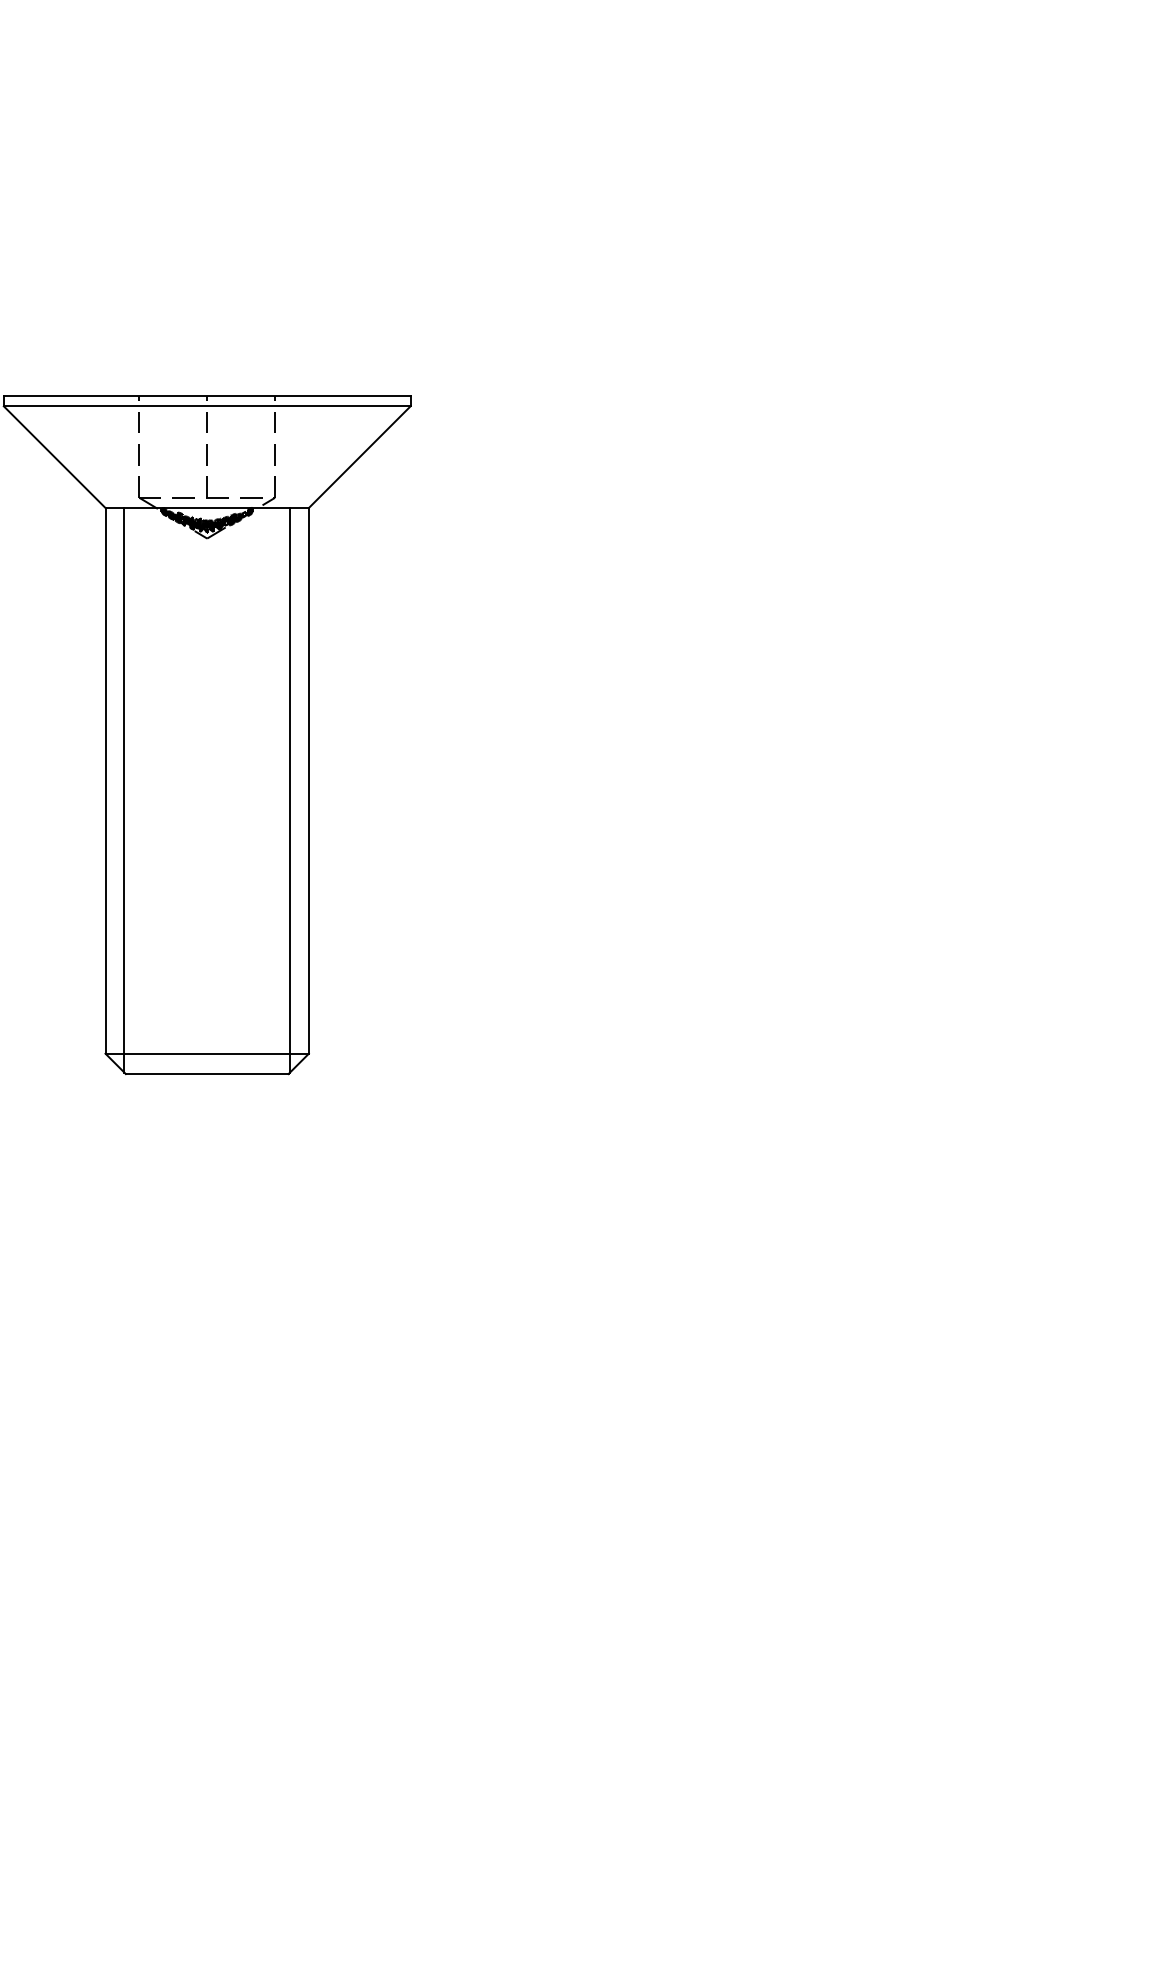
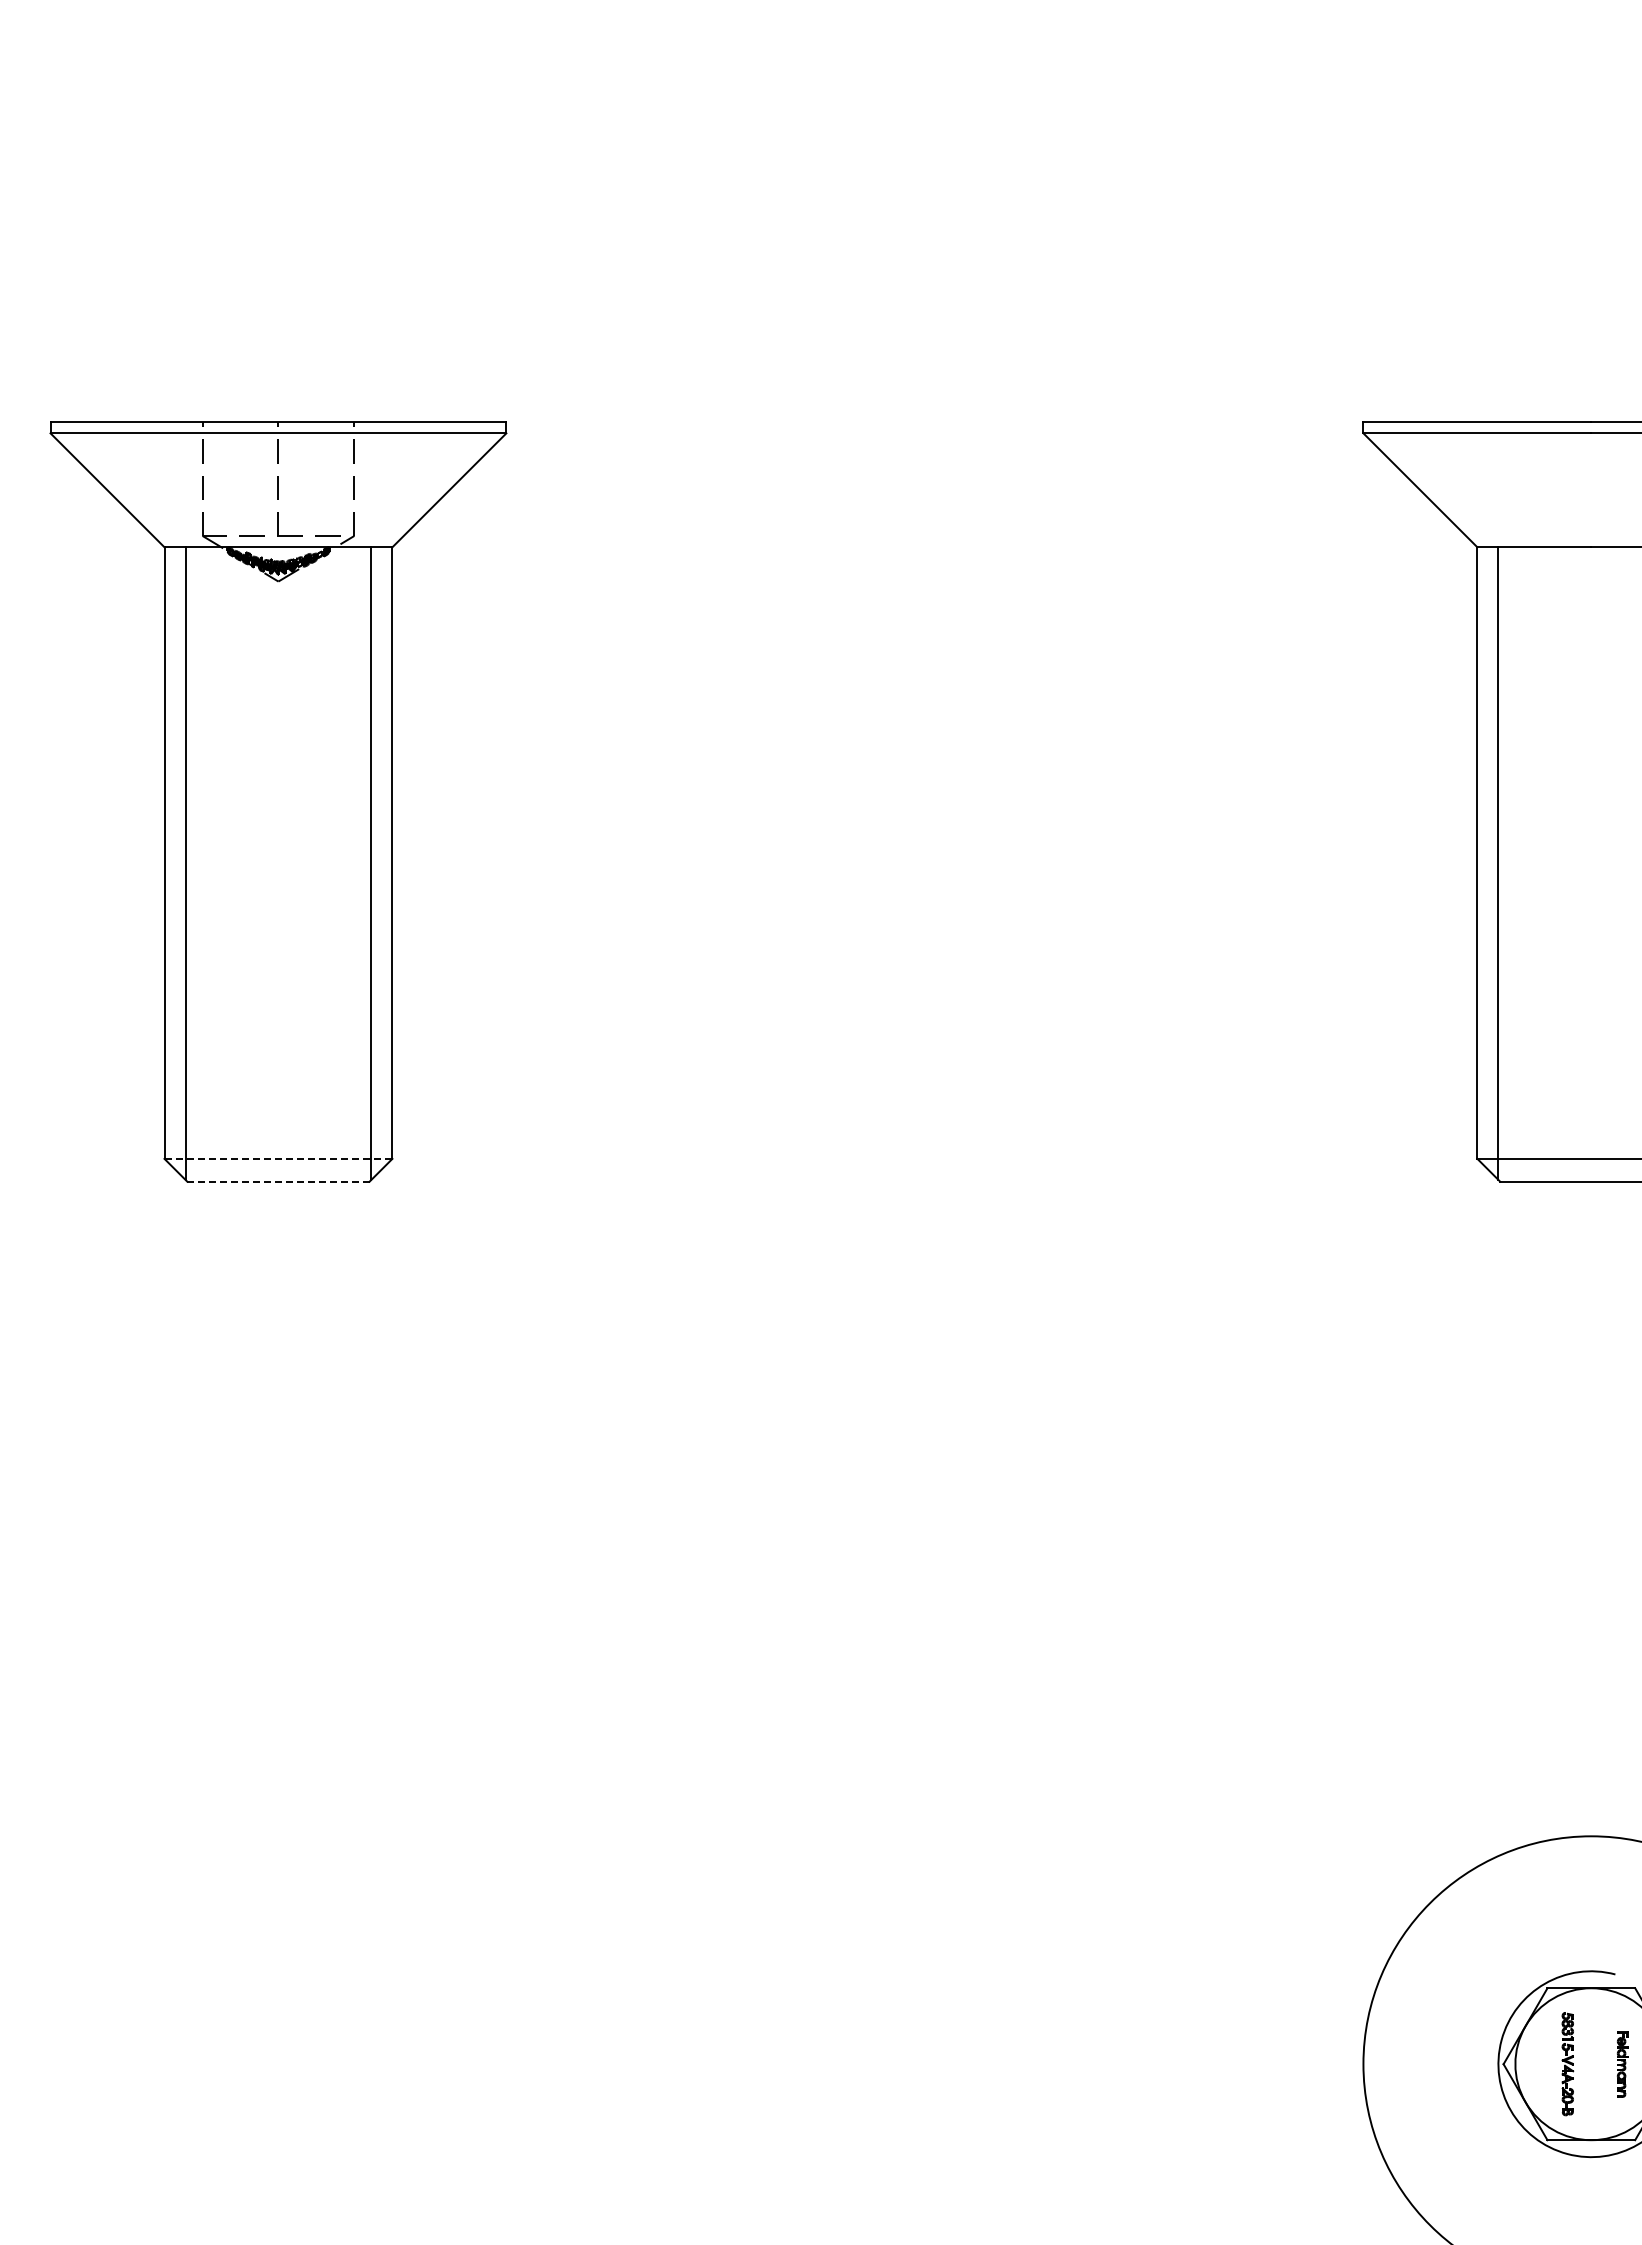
line: (207, 1053) -> (278, 1158), solid -> dashed
line: (206, 1073) -> (277, 1181), solid -> dashed

